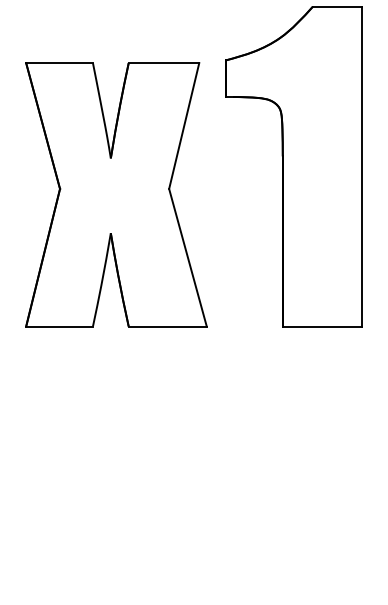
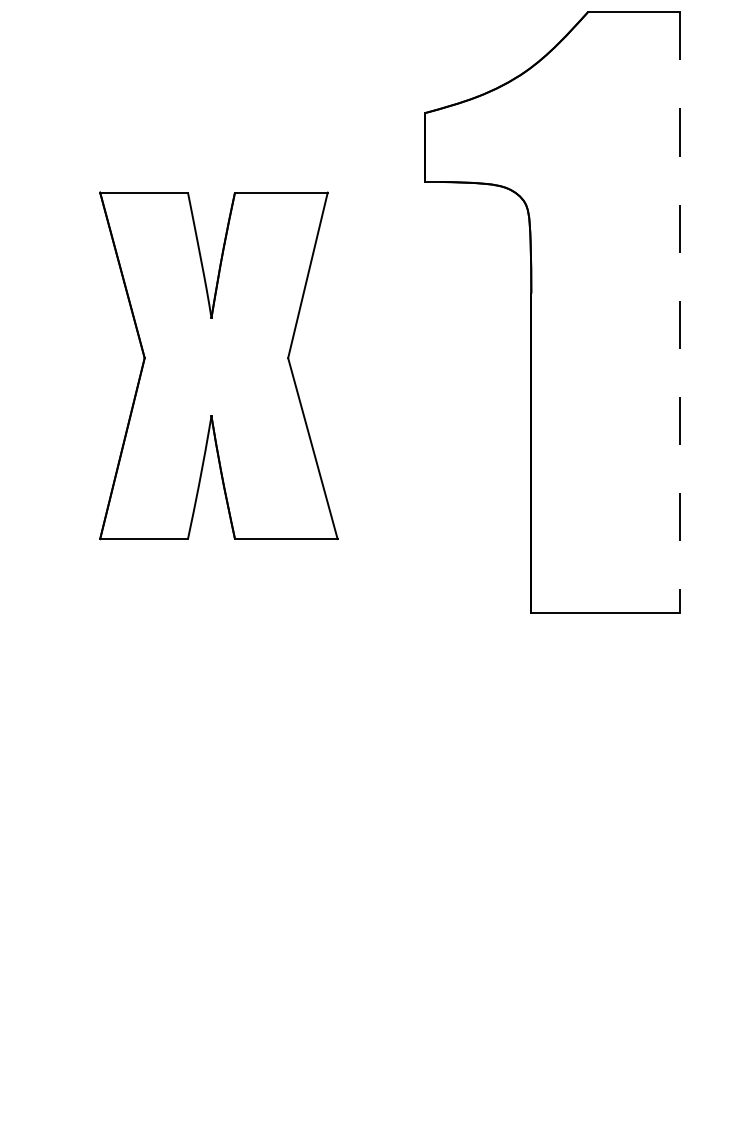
line: (361, 166) -> (679, 312), solid -> dashed
part: (116, 194) -> (218, 365), size x0.7

